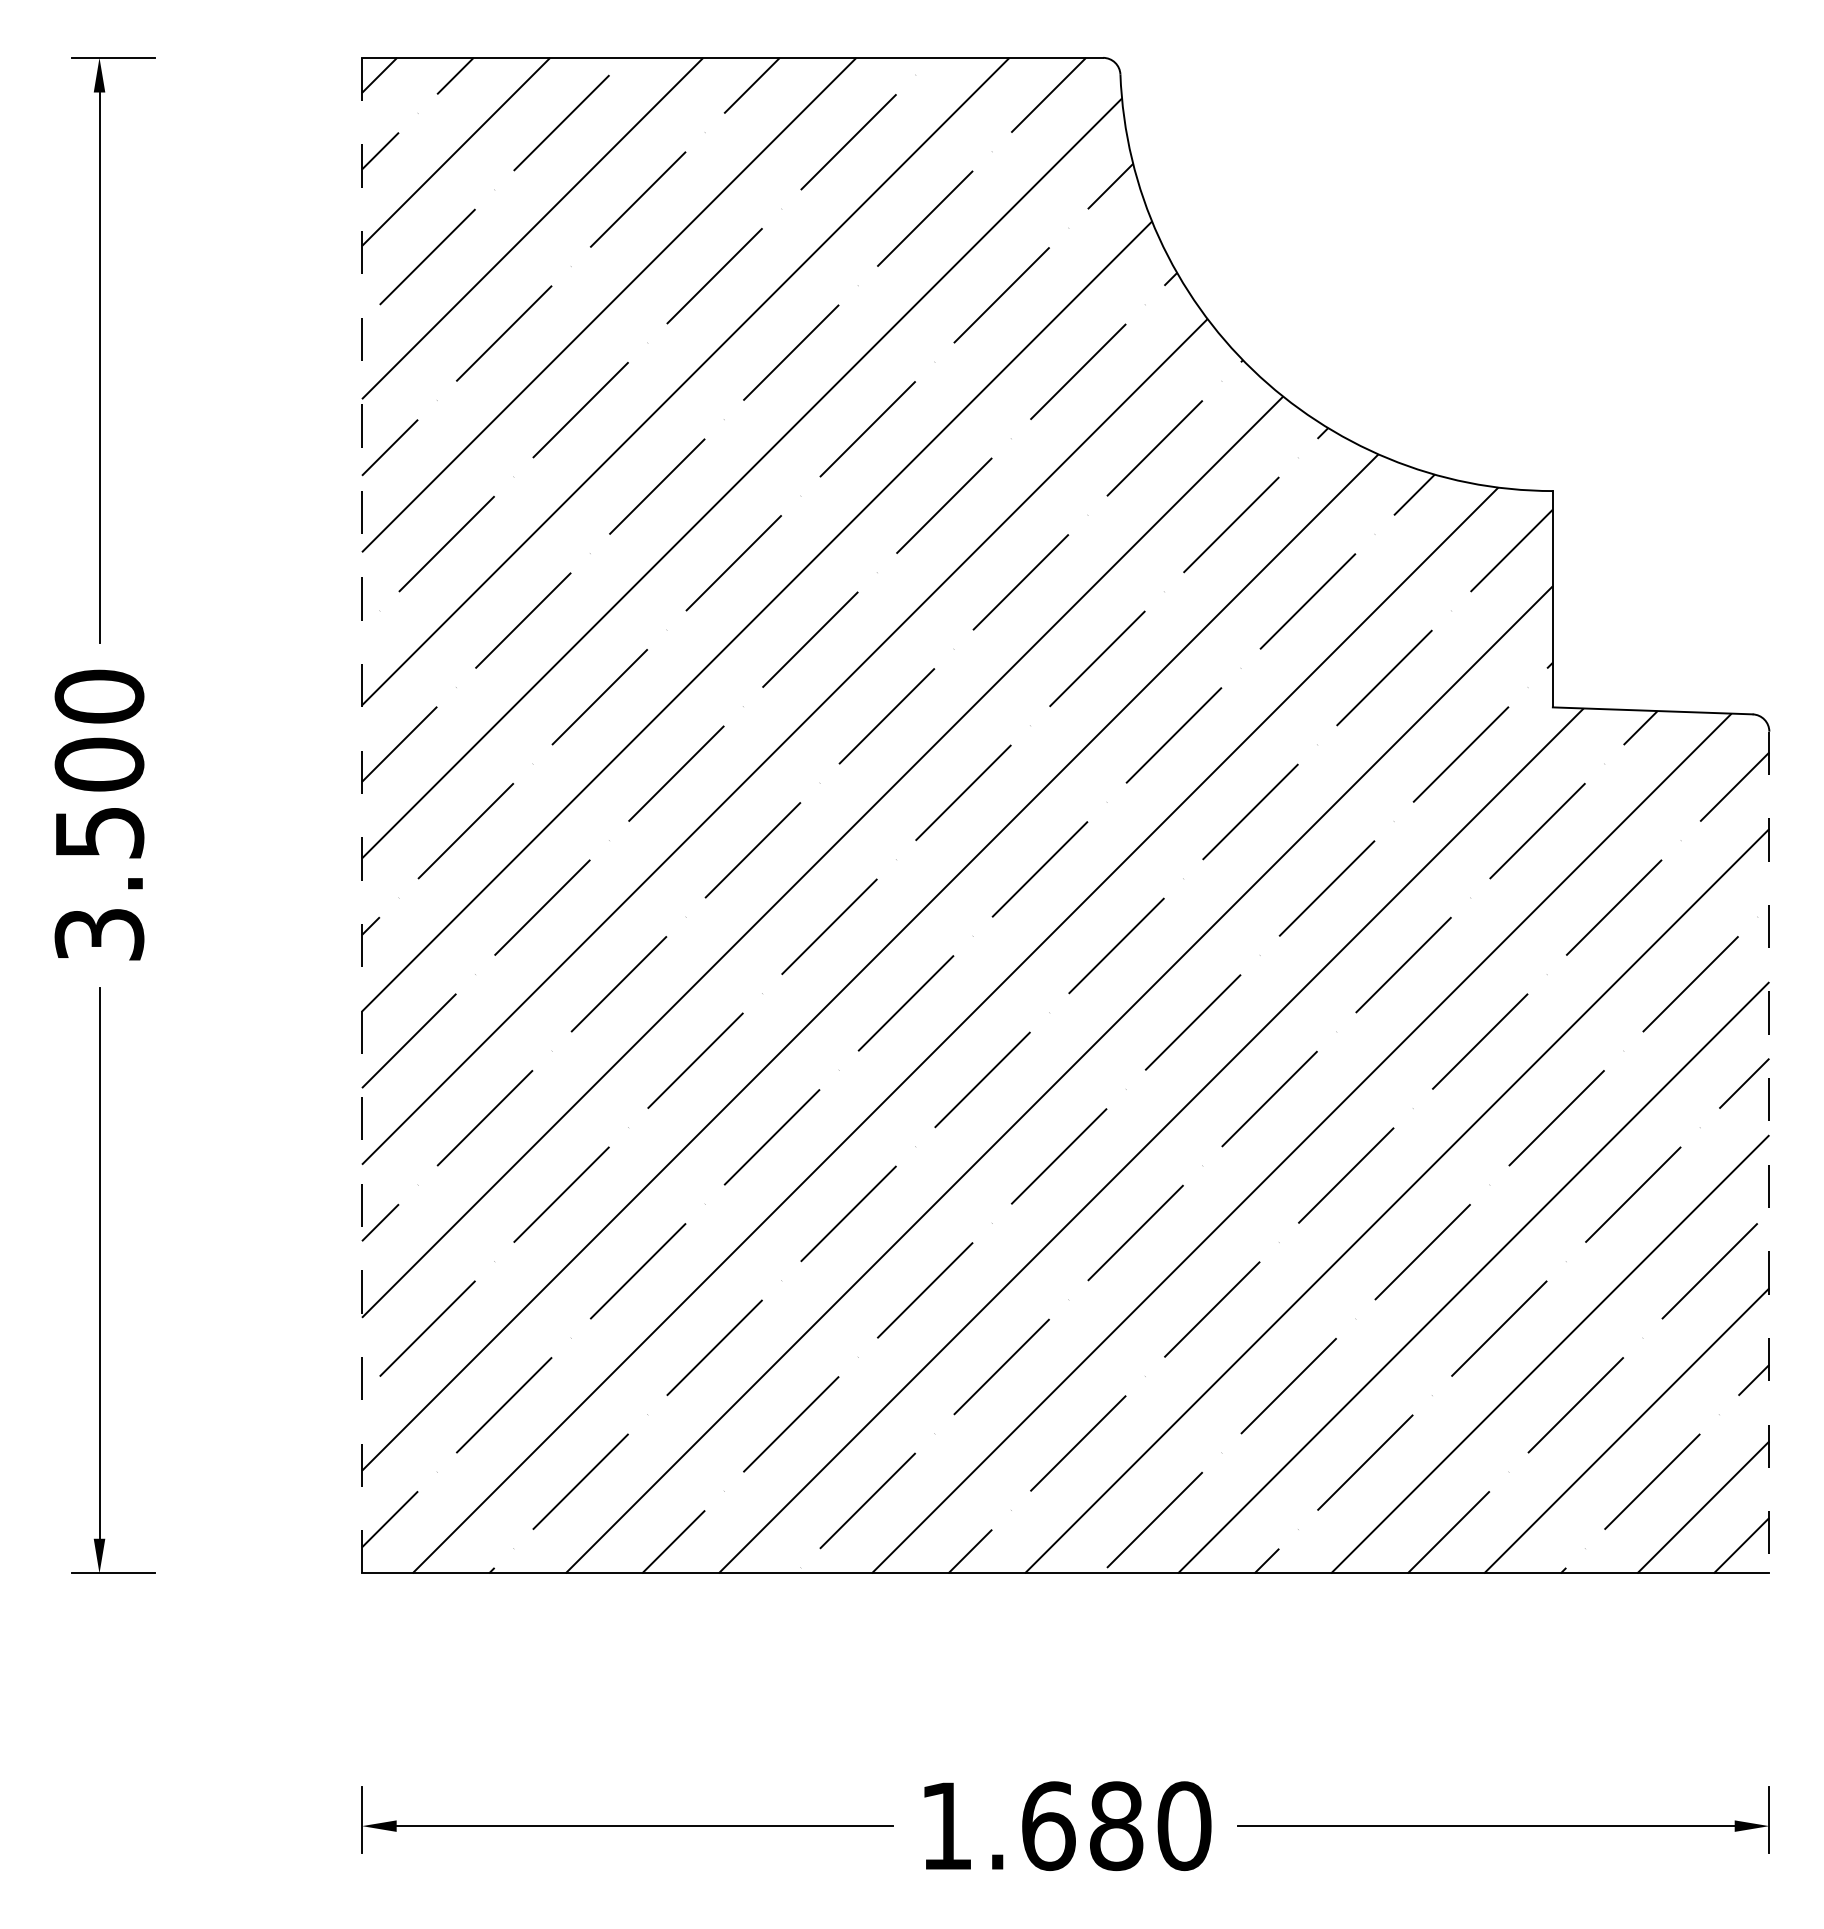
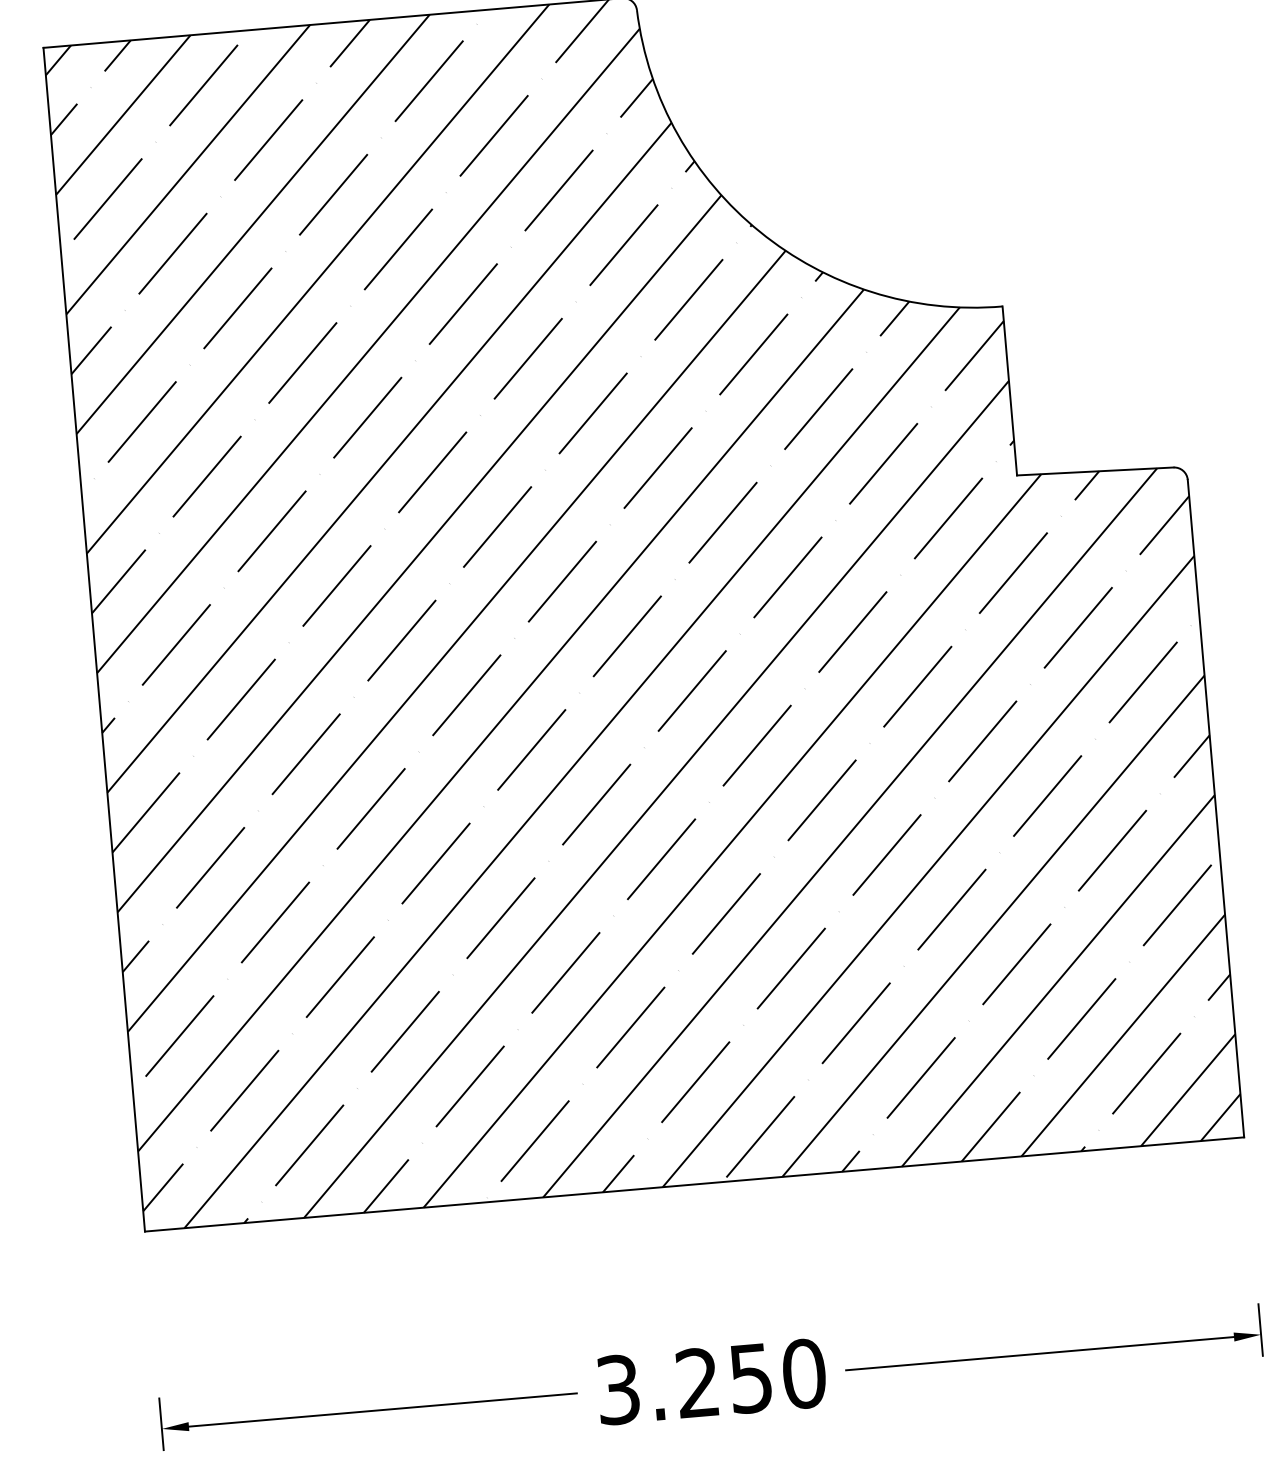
line: (362, 815) -> (94, 639), dashed -> solid
line: (1769, 1152) -> (1216, 808), dashed -> solid
text: (1031, 1826) -> (684, 1384), 1.680 -> 3.250

